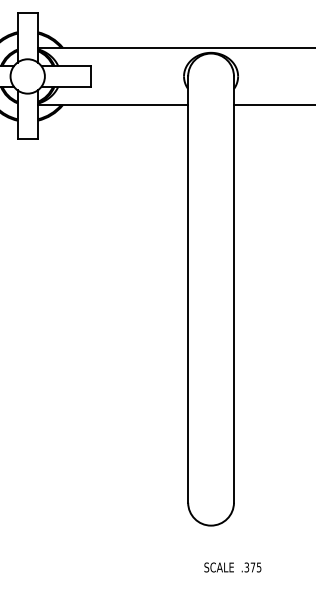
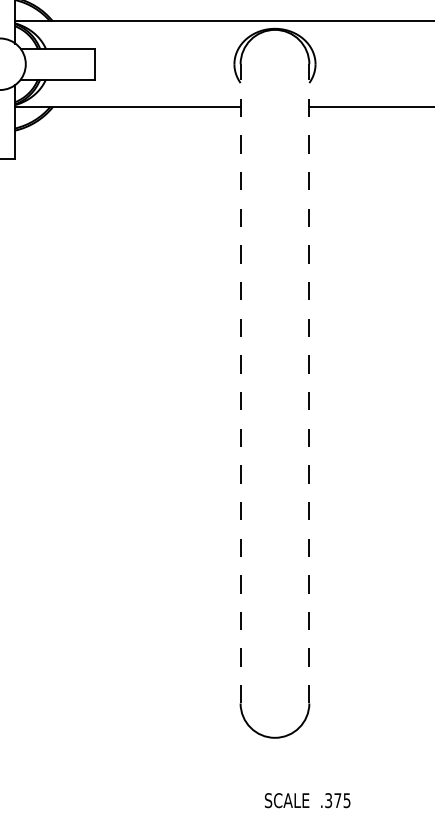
line: (188, 289) -> (241, 383), solid -> dashed
line: (233, 289) -> (308, 383), solid -> dashed

